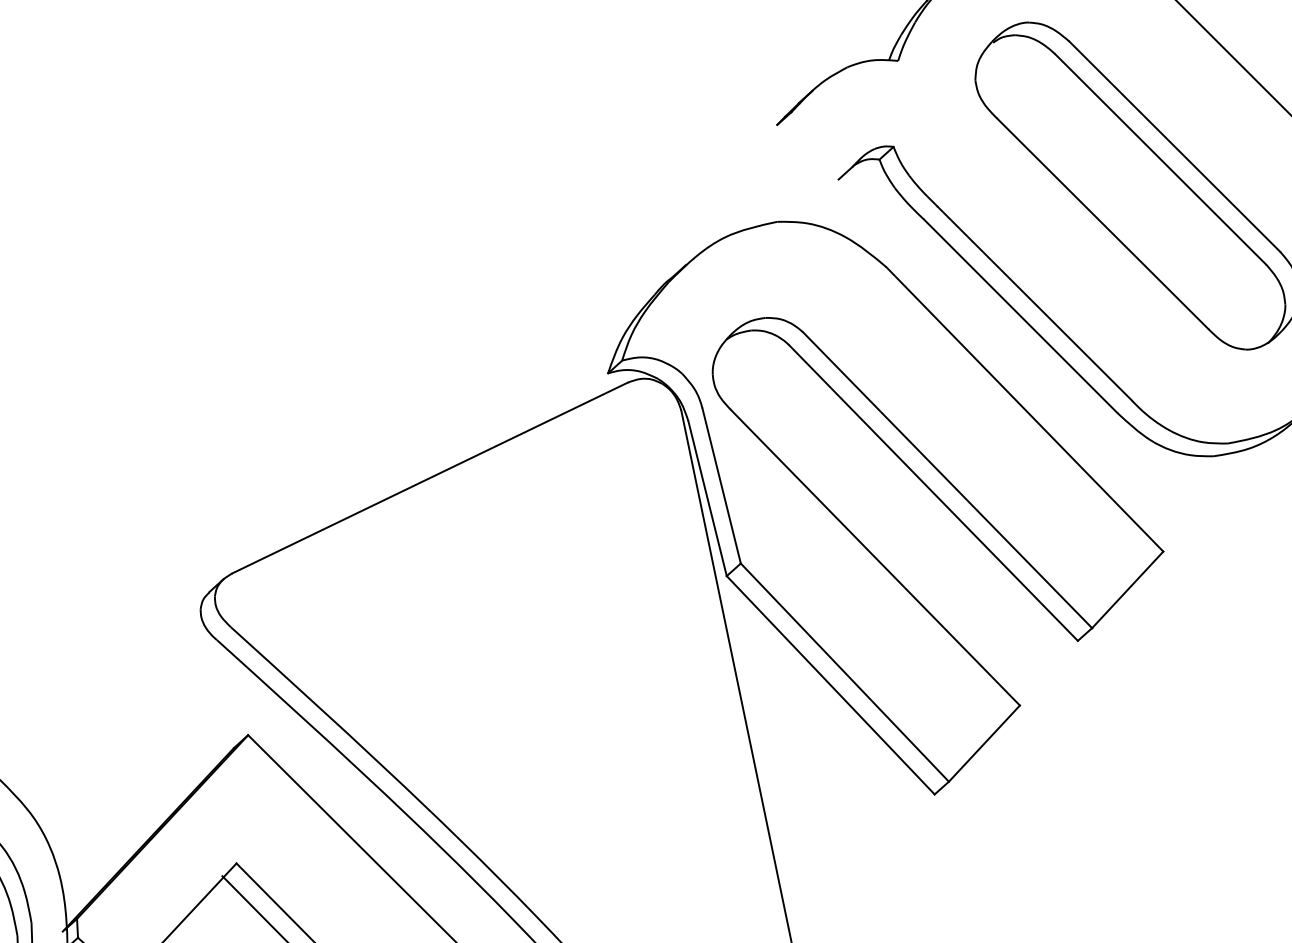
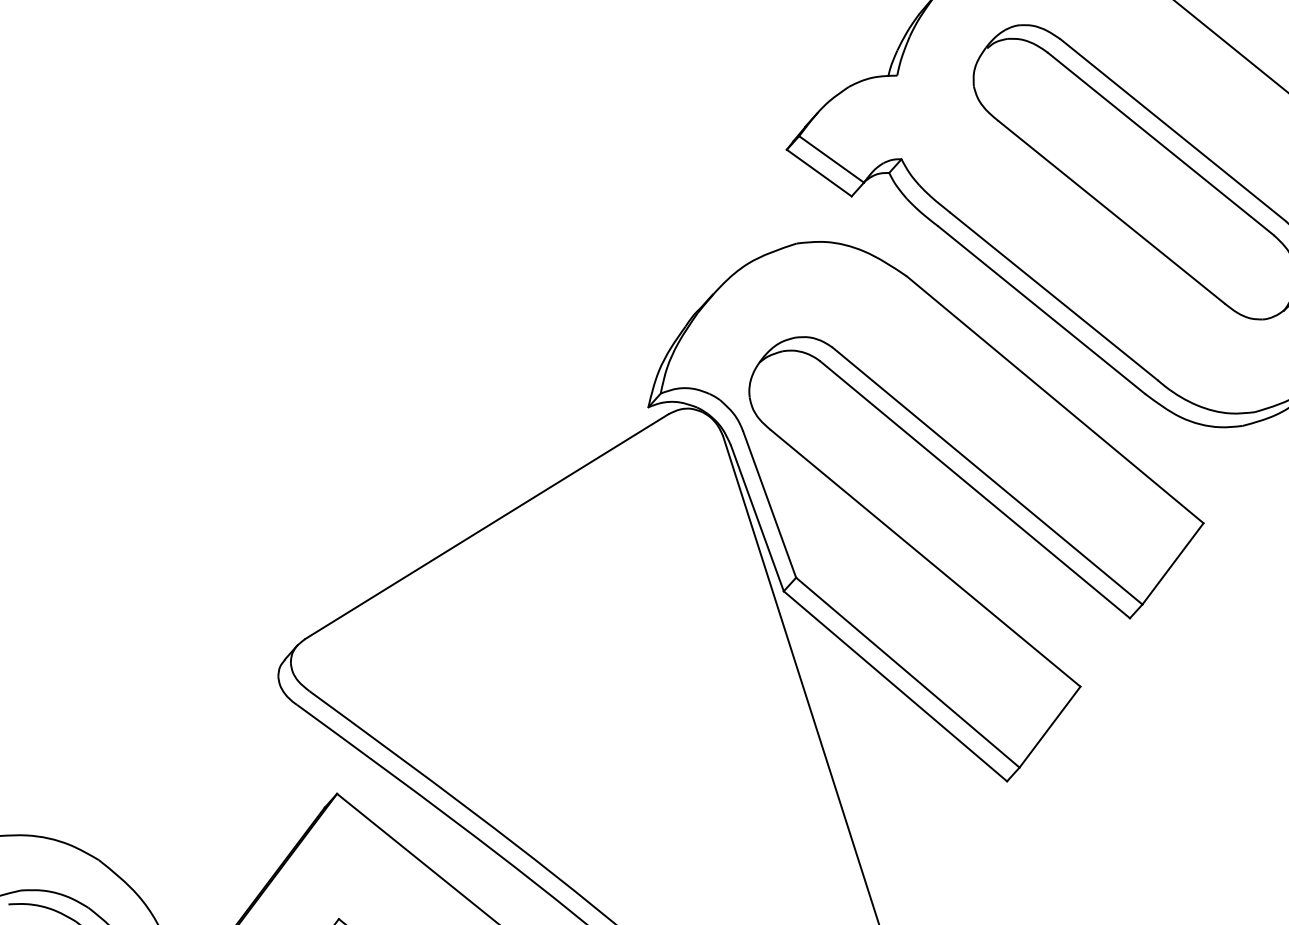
line: (821, 139) -> (831, 159), added
line: (807, 151) -> (818, 172), added

